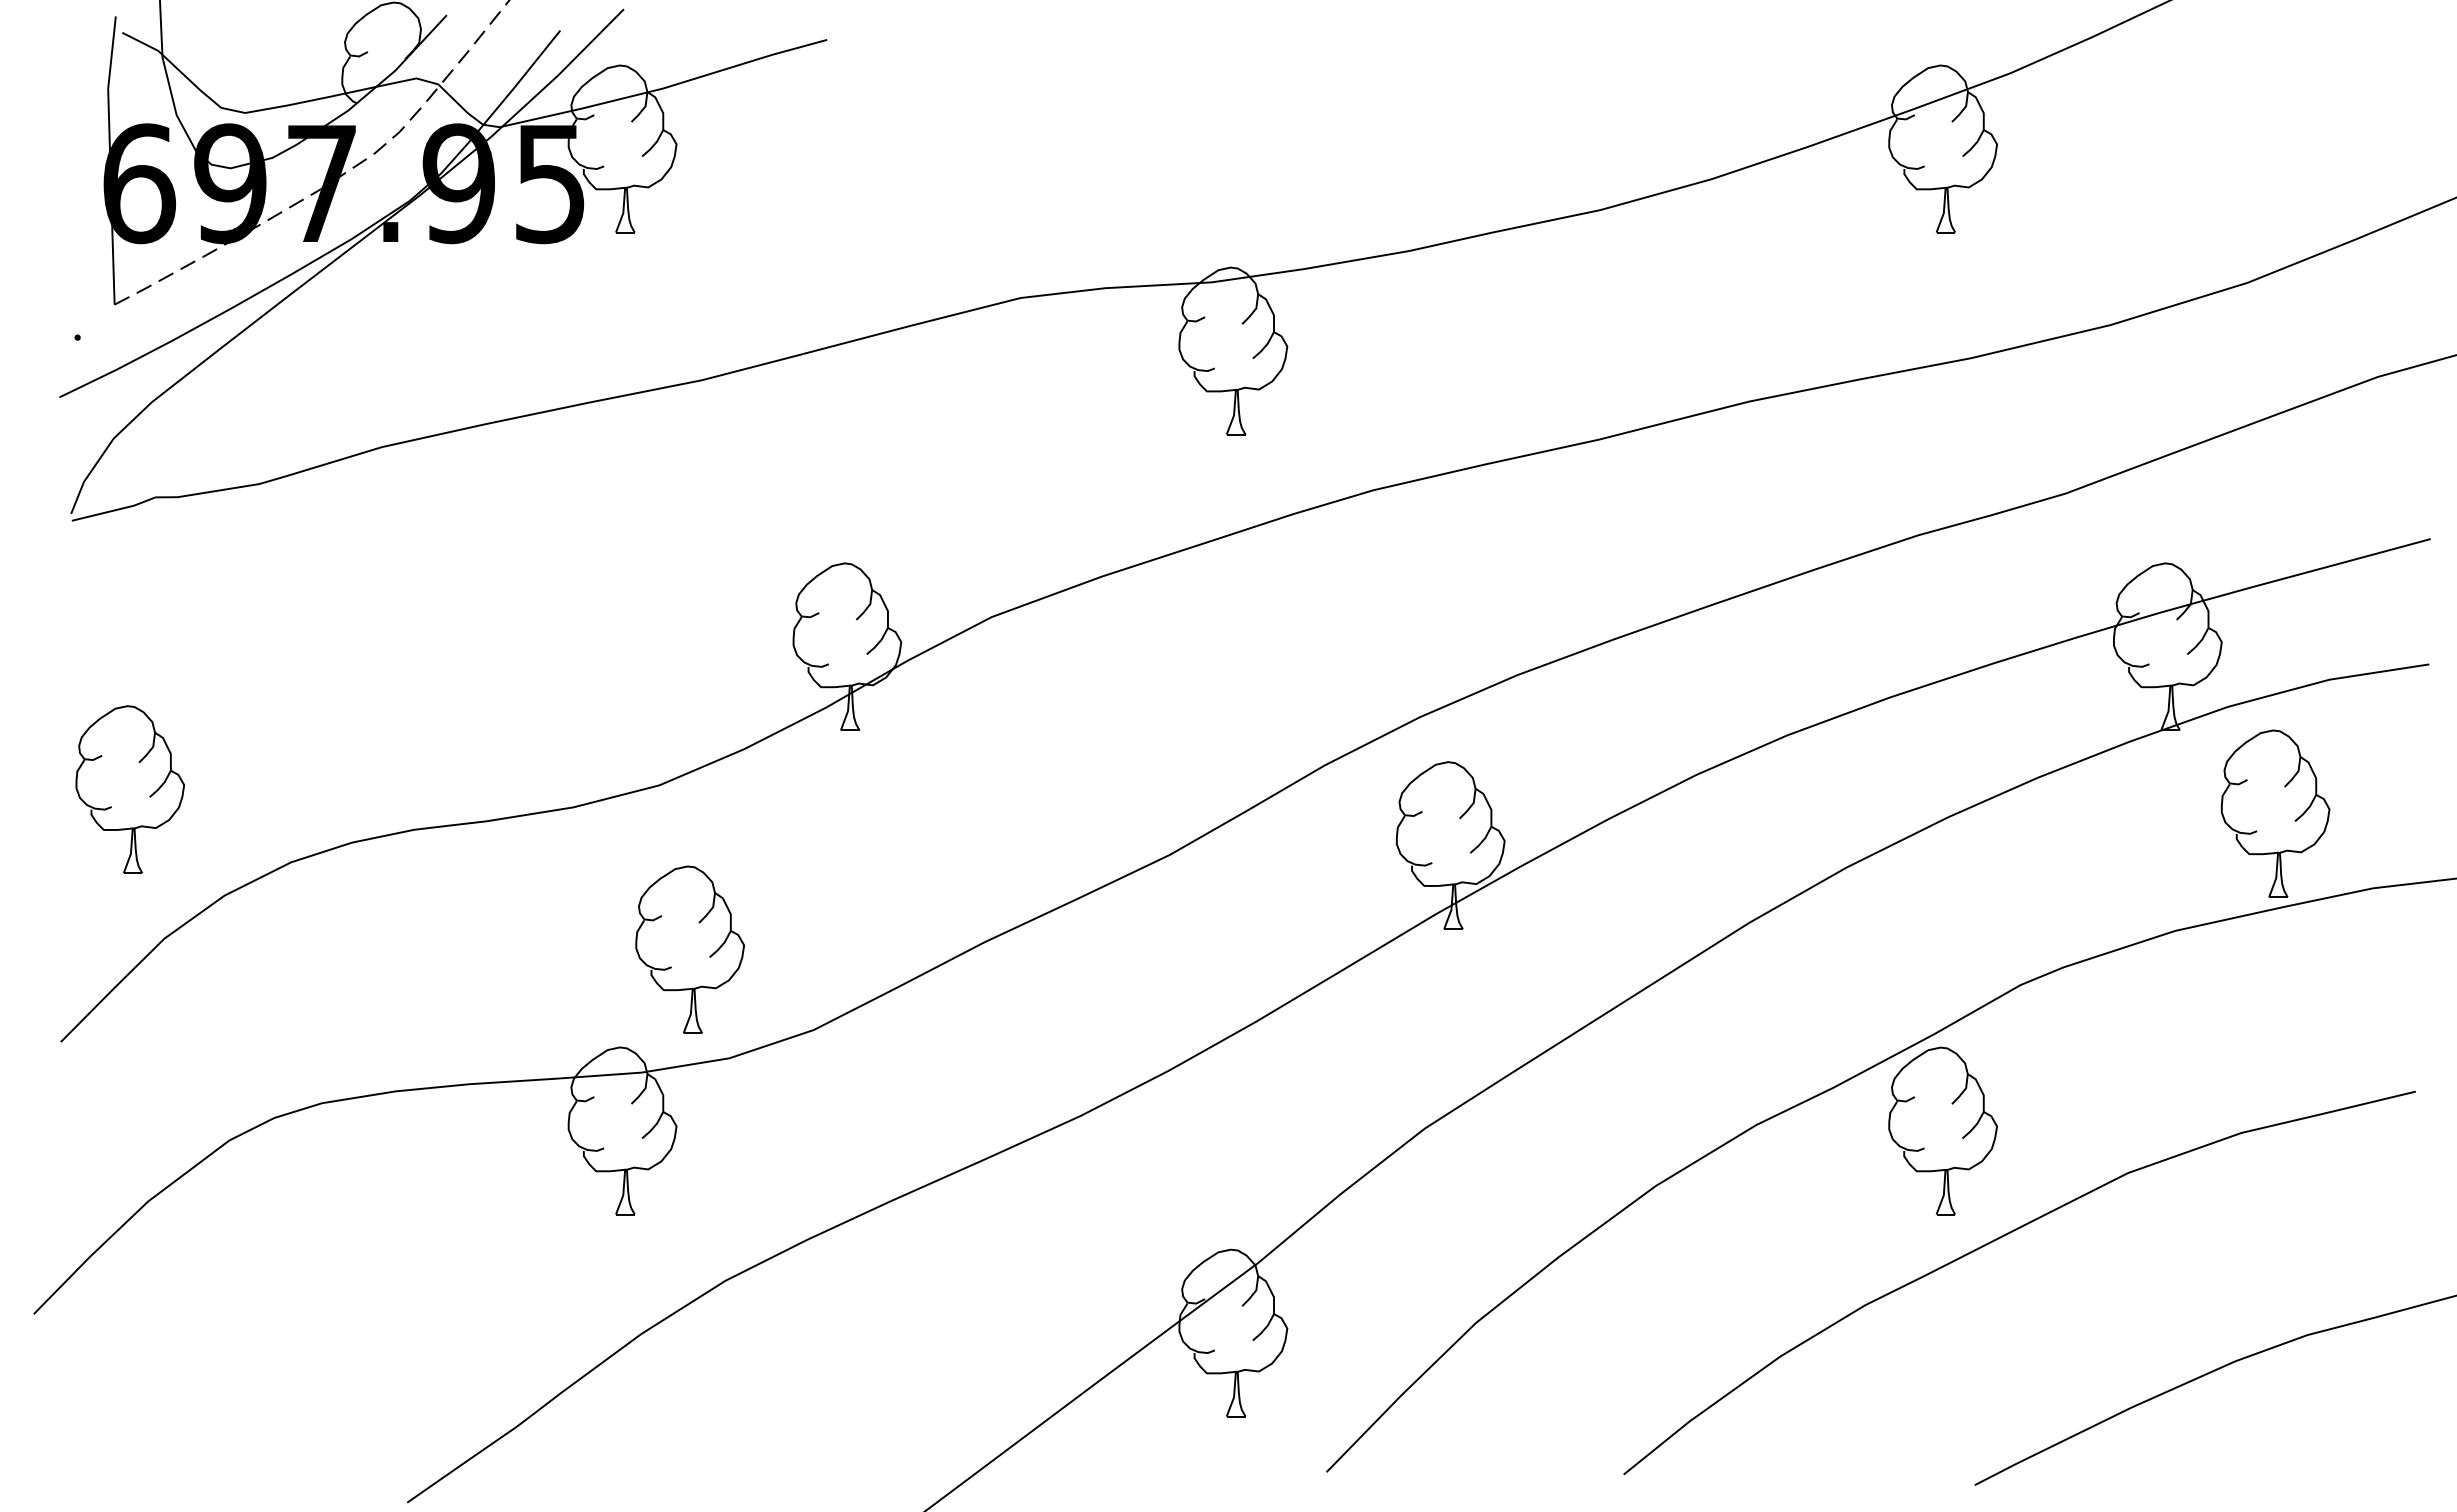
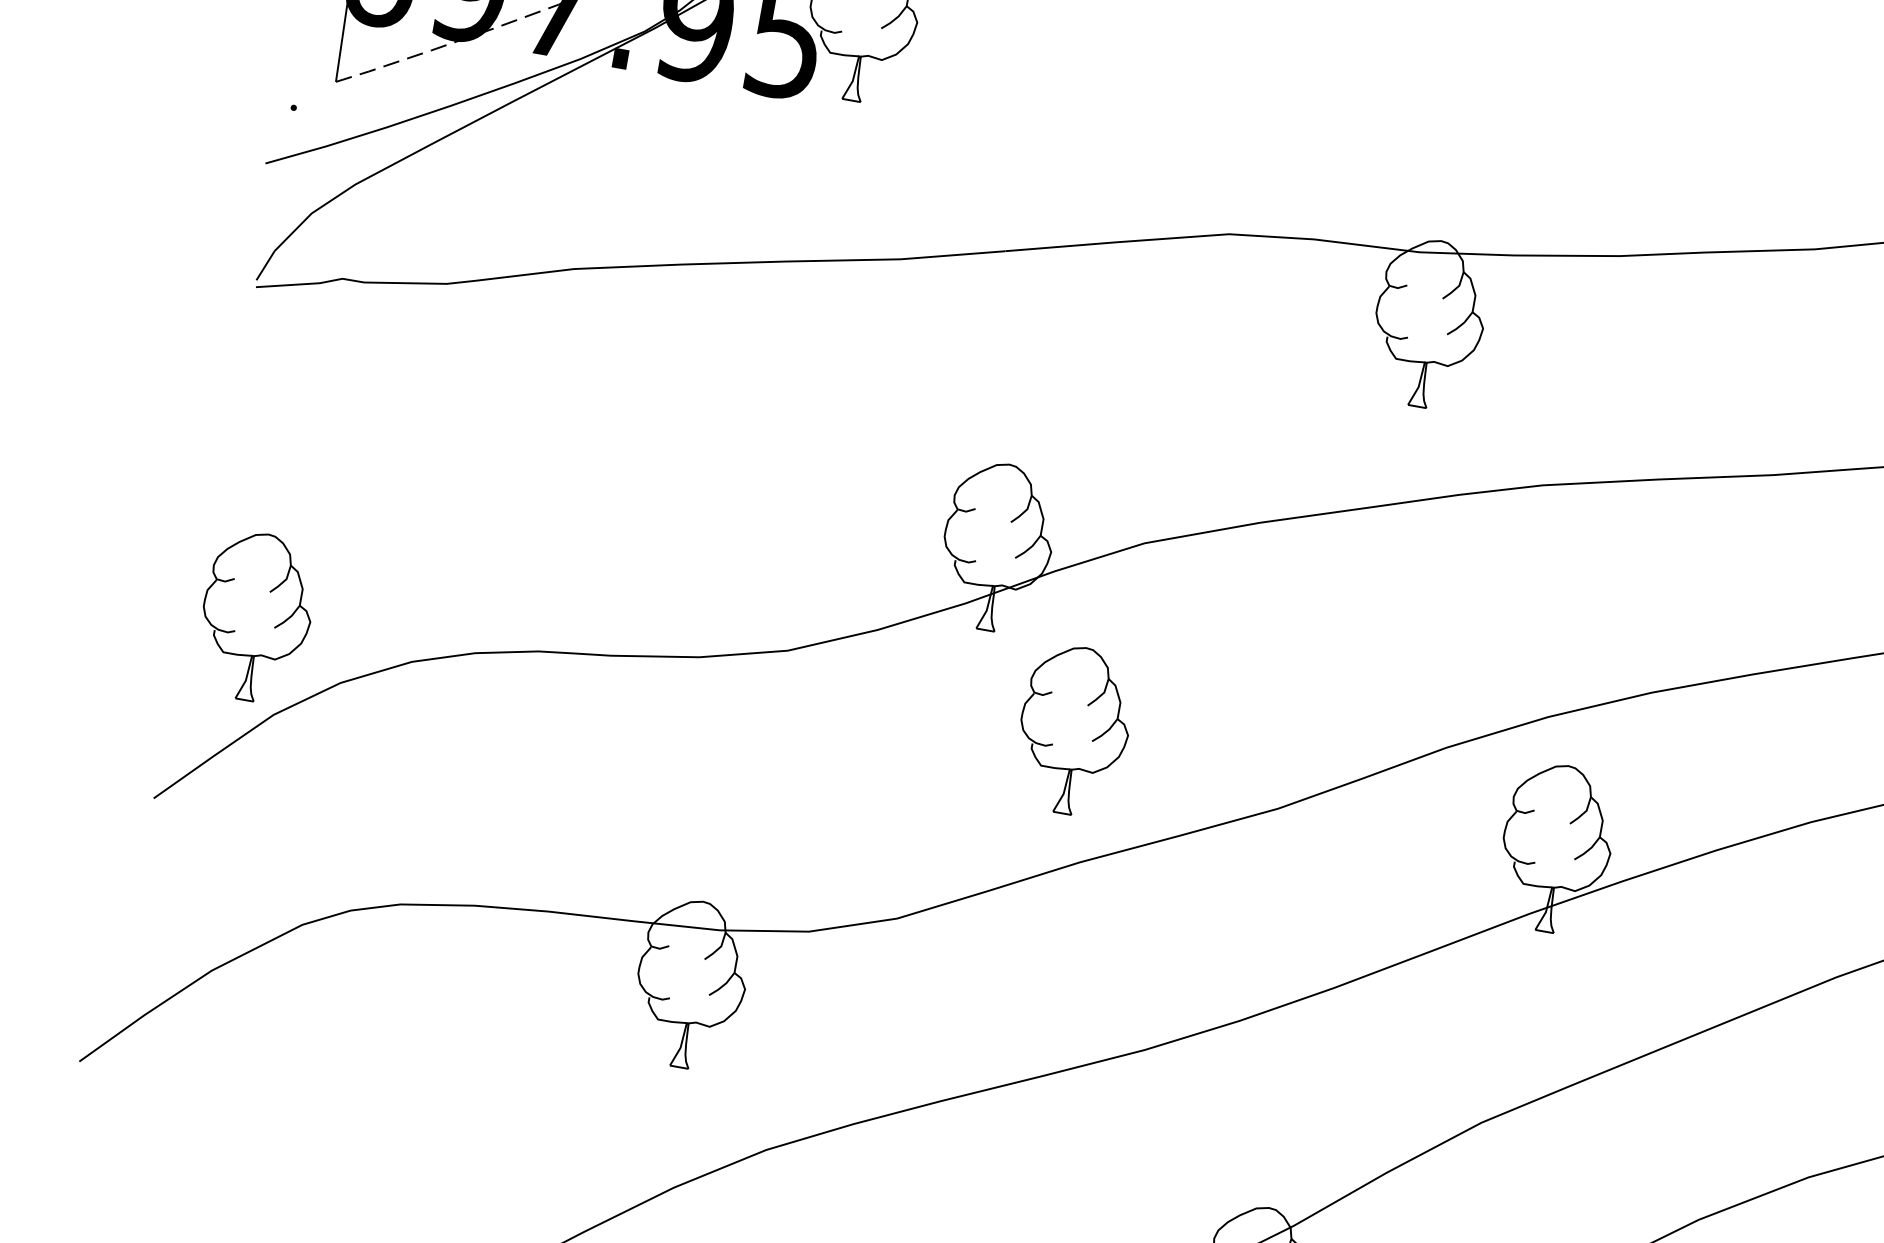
part: (129, 789) -> (255, 616), moved
part: (689, 949) -> (1073, 730), moved

